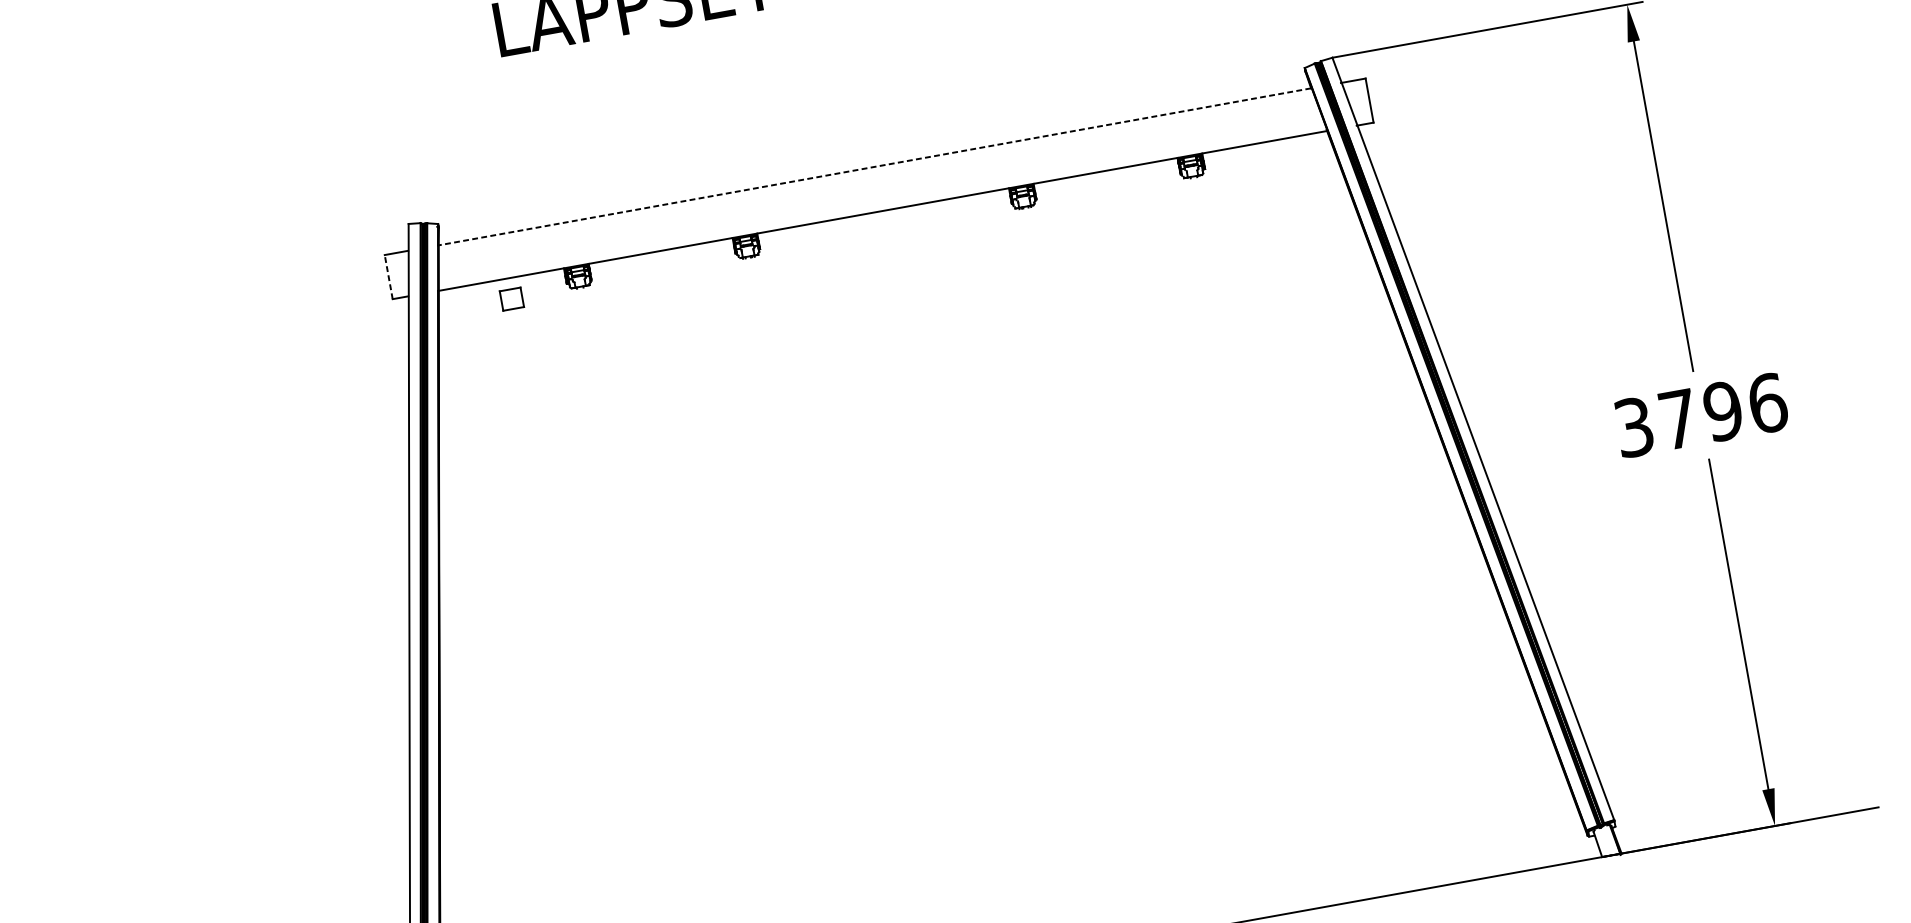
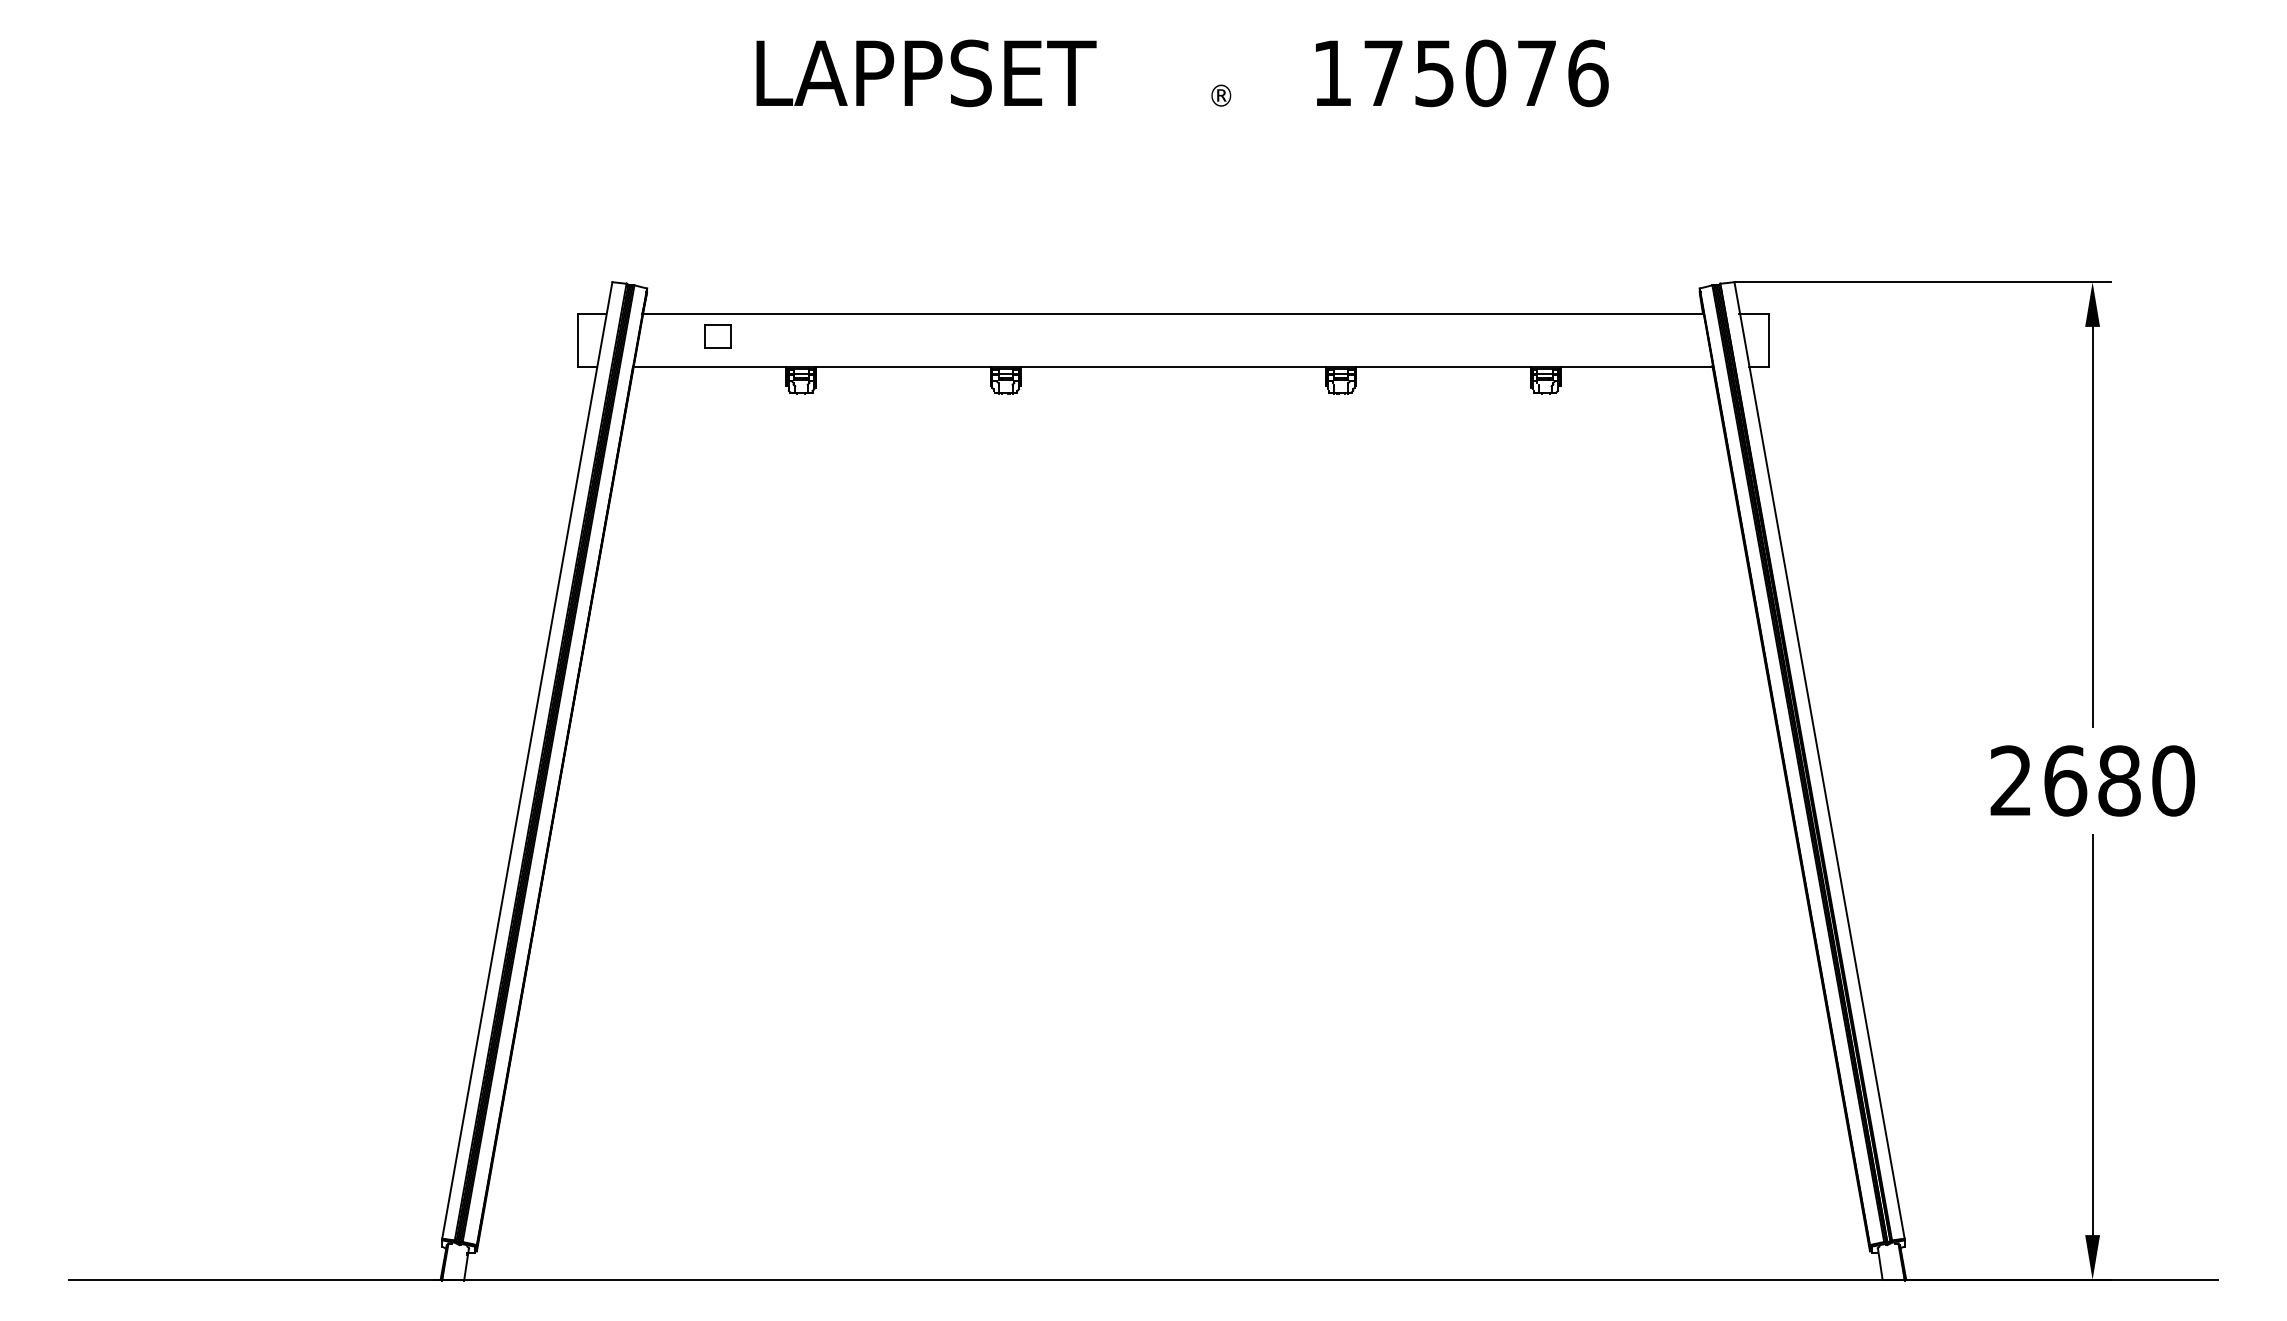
line: (874, 166) -> (1172, 313), dashed -> solid
line: (388, 277) -> (577, 340), dashed -> solid
part: (511, 299) -> (717, 336), moved
text: (1700, 414) -> (2092, 780), 3796 -> 2680

